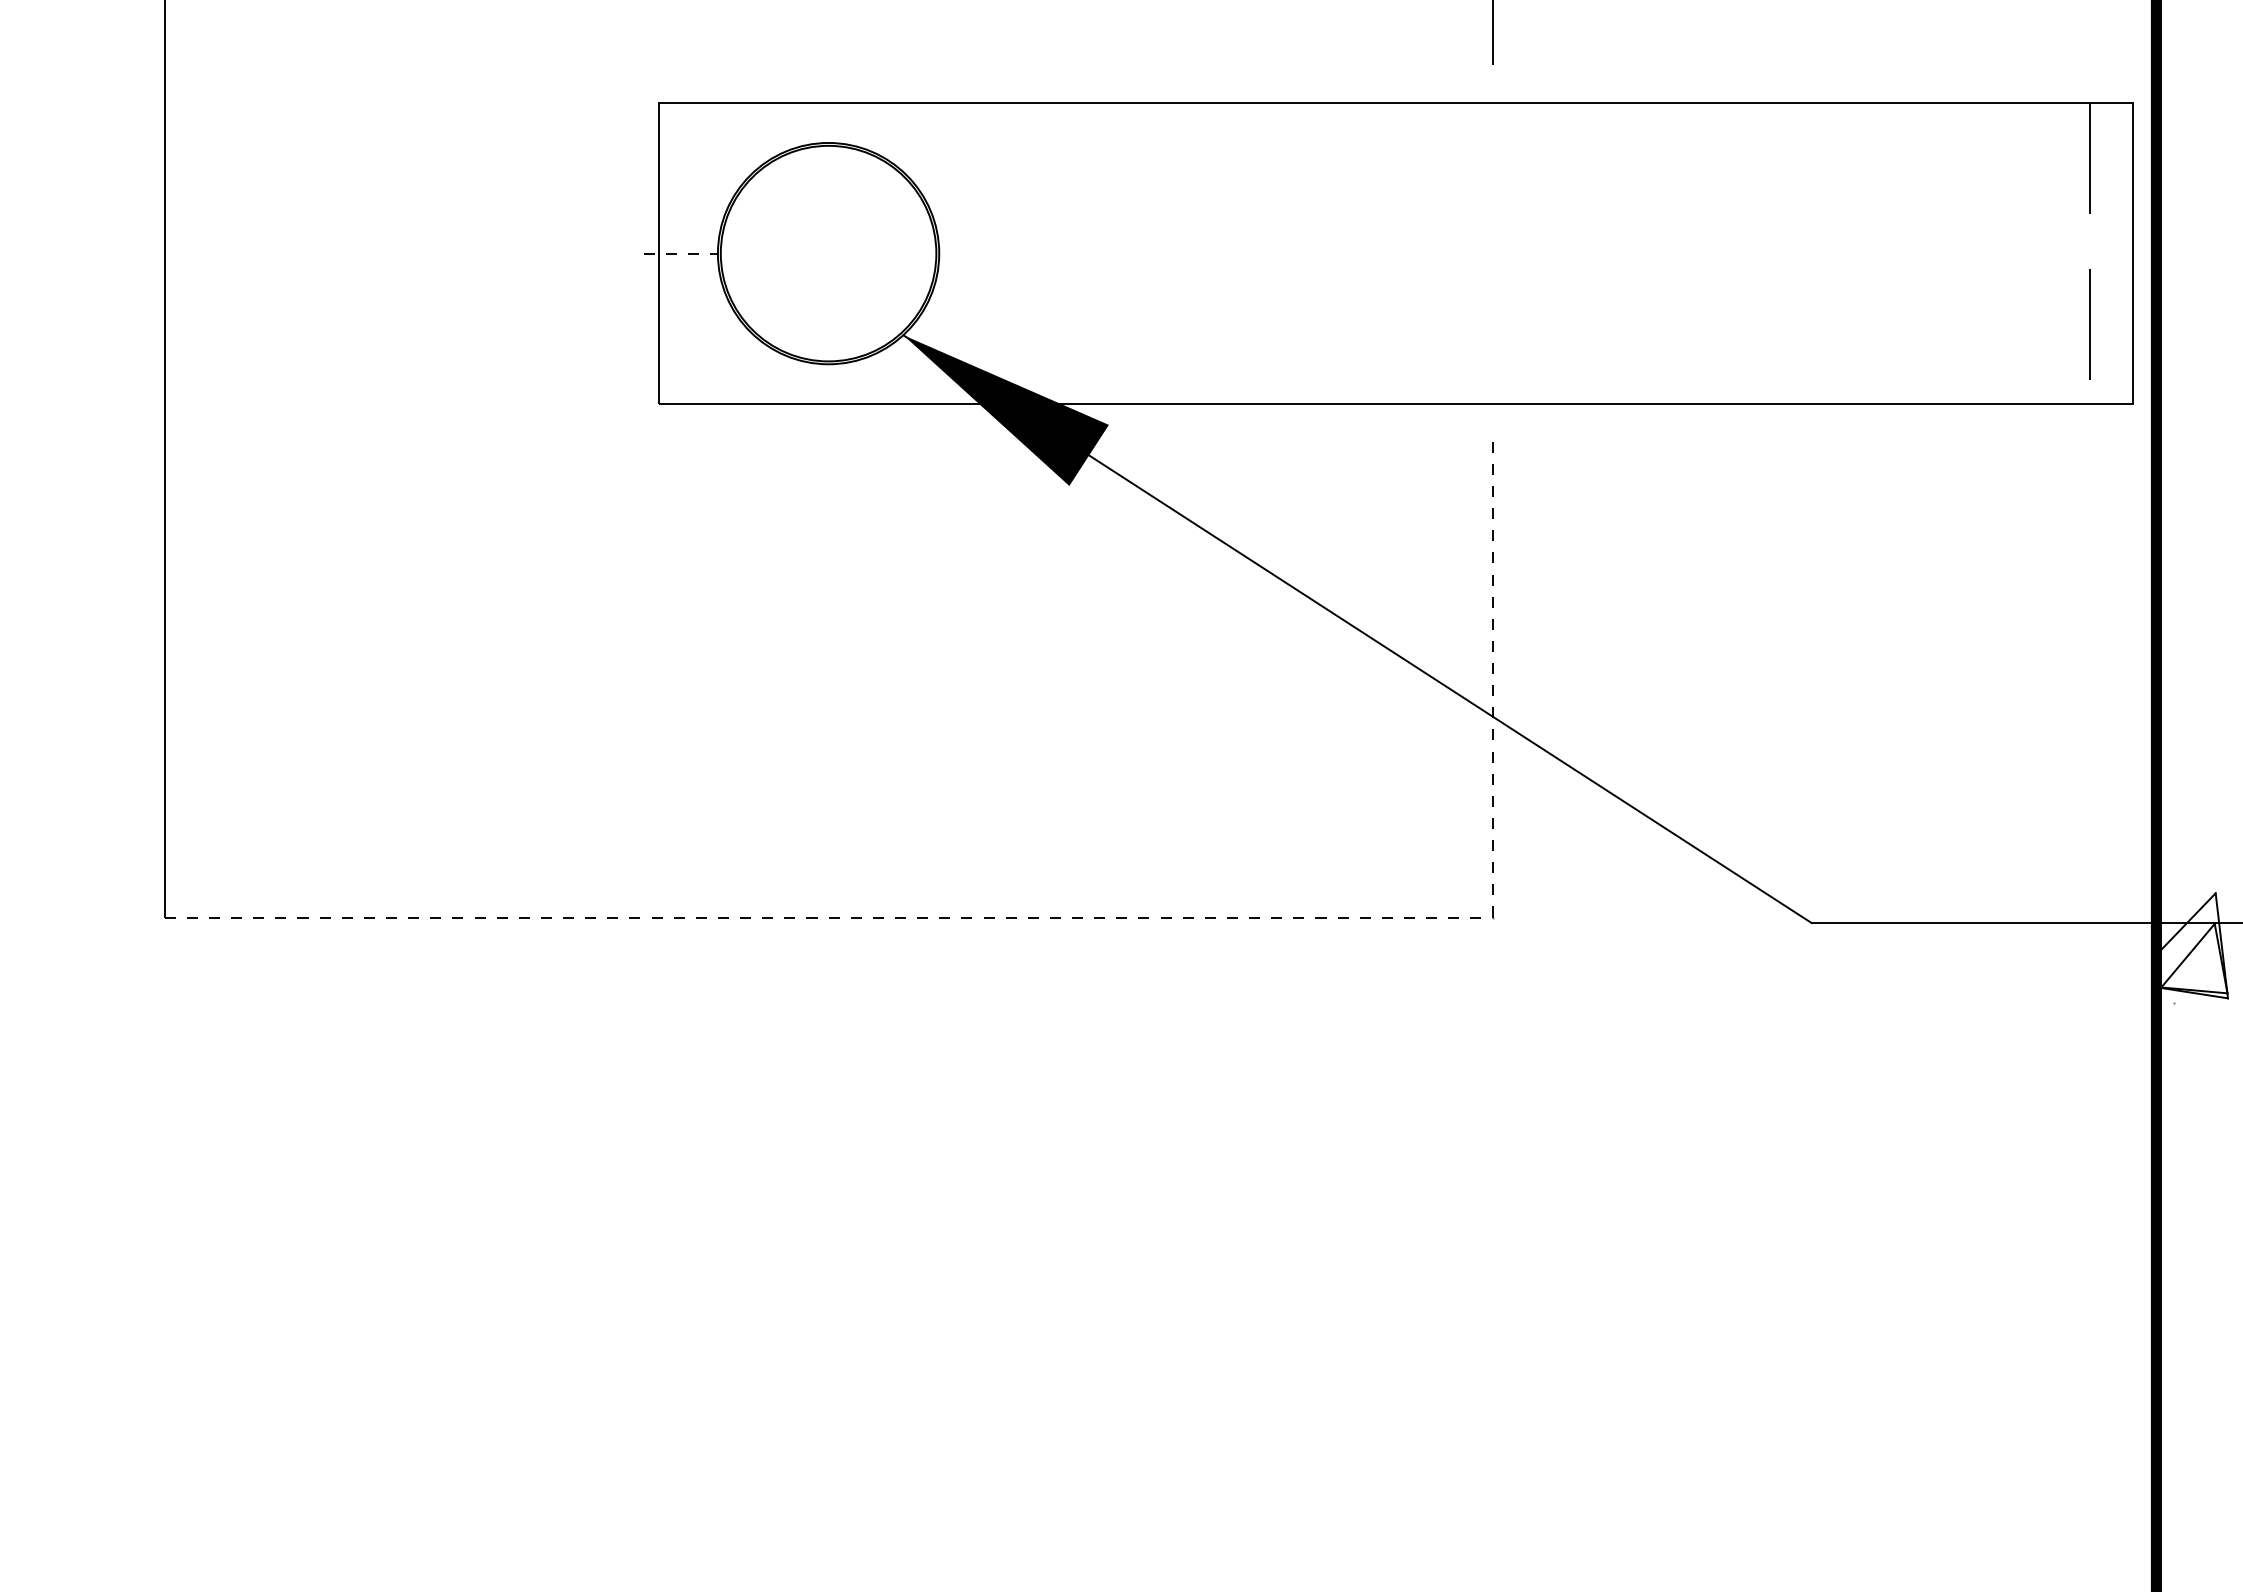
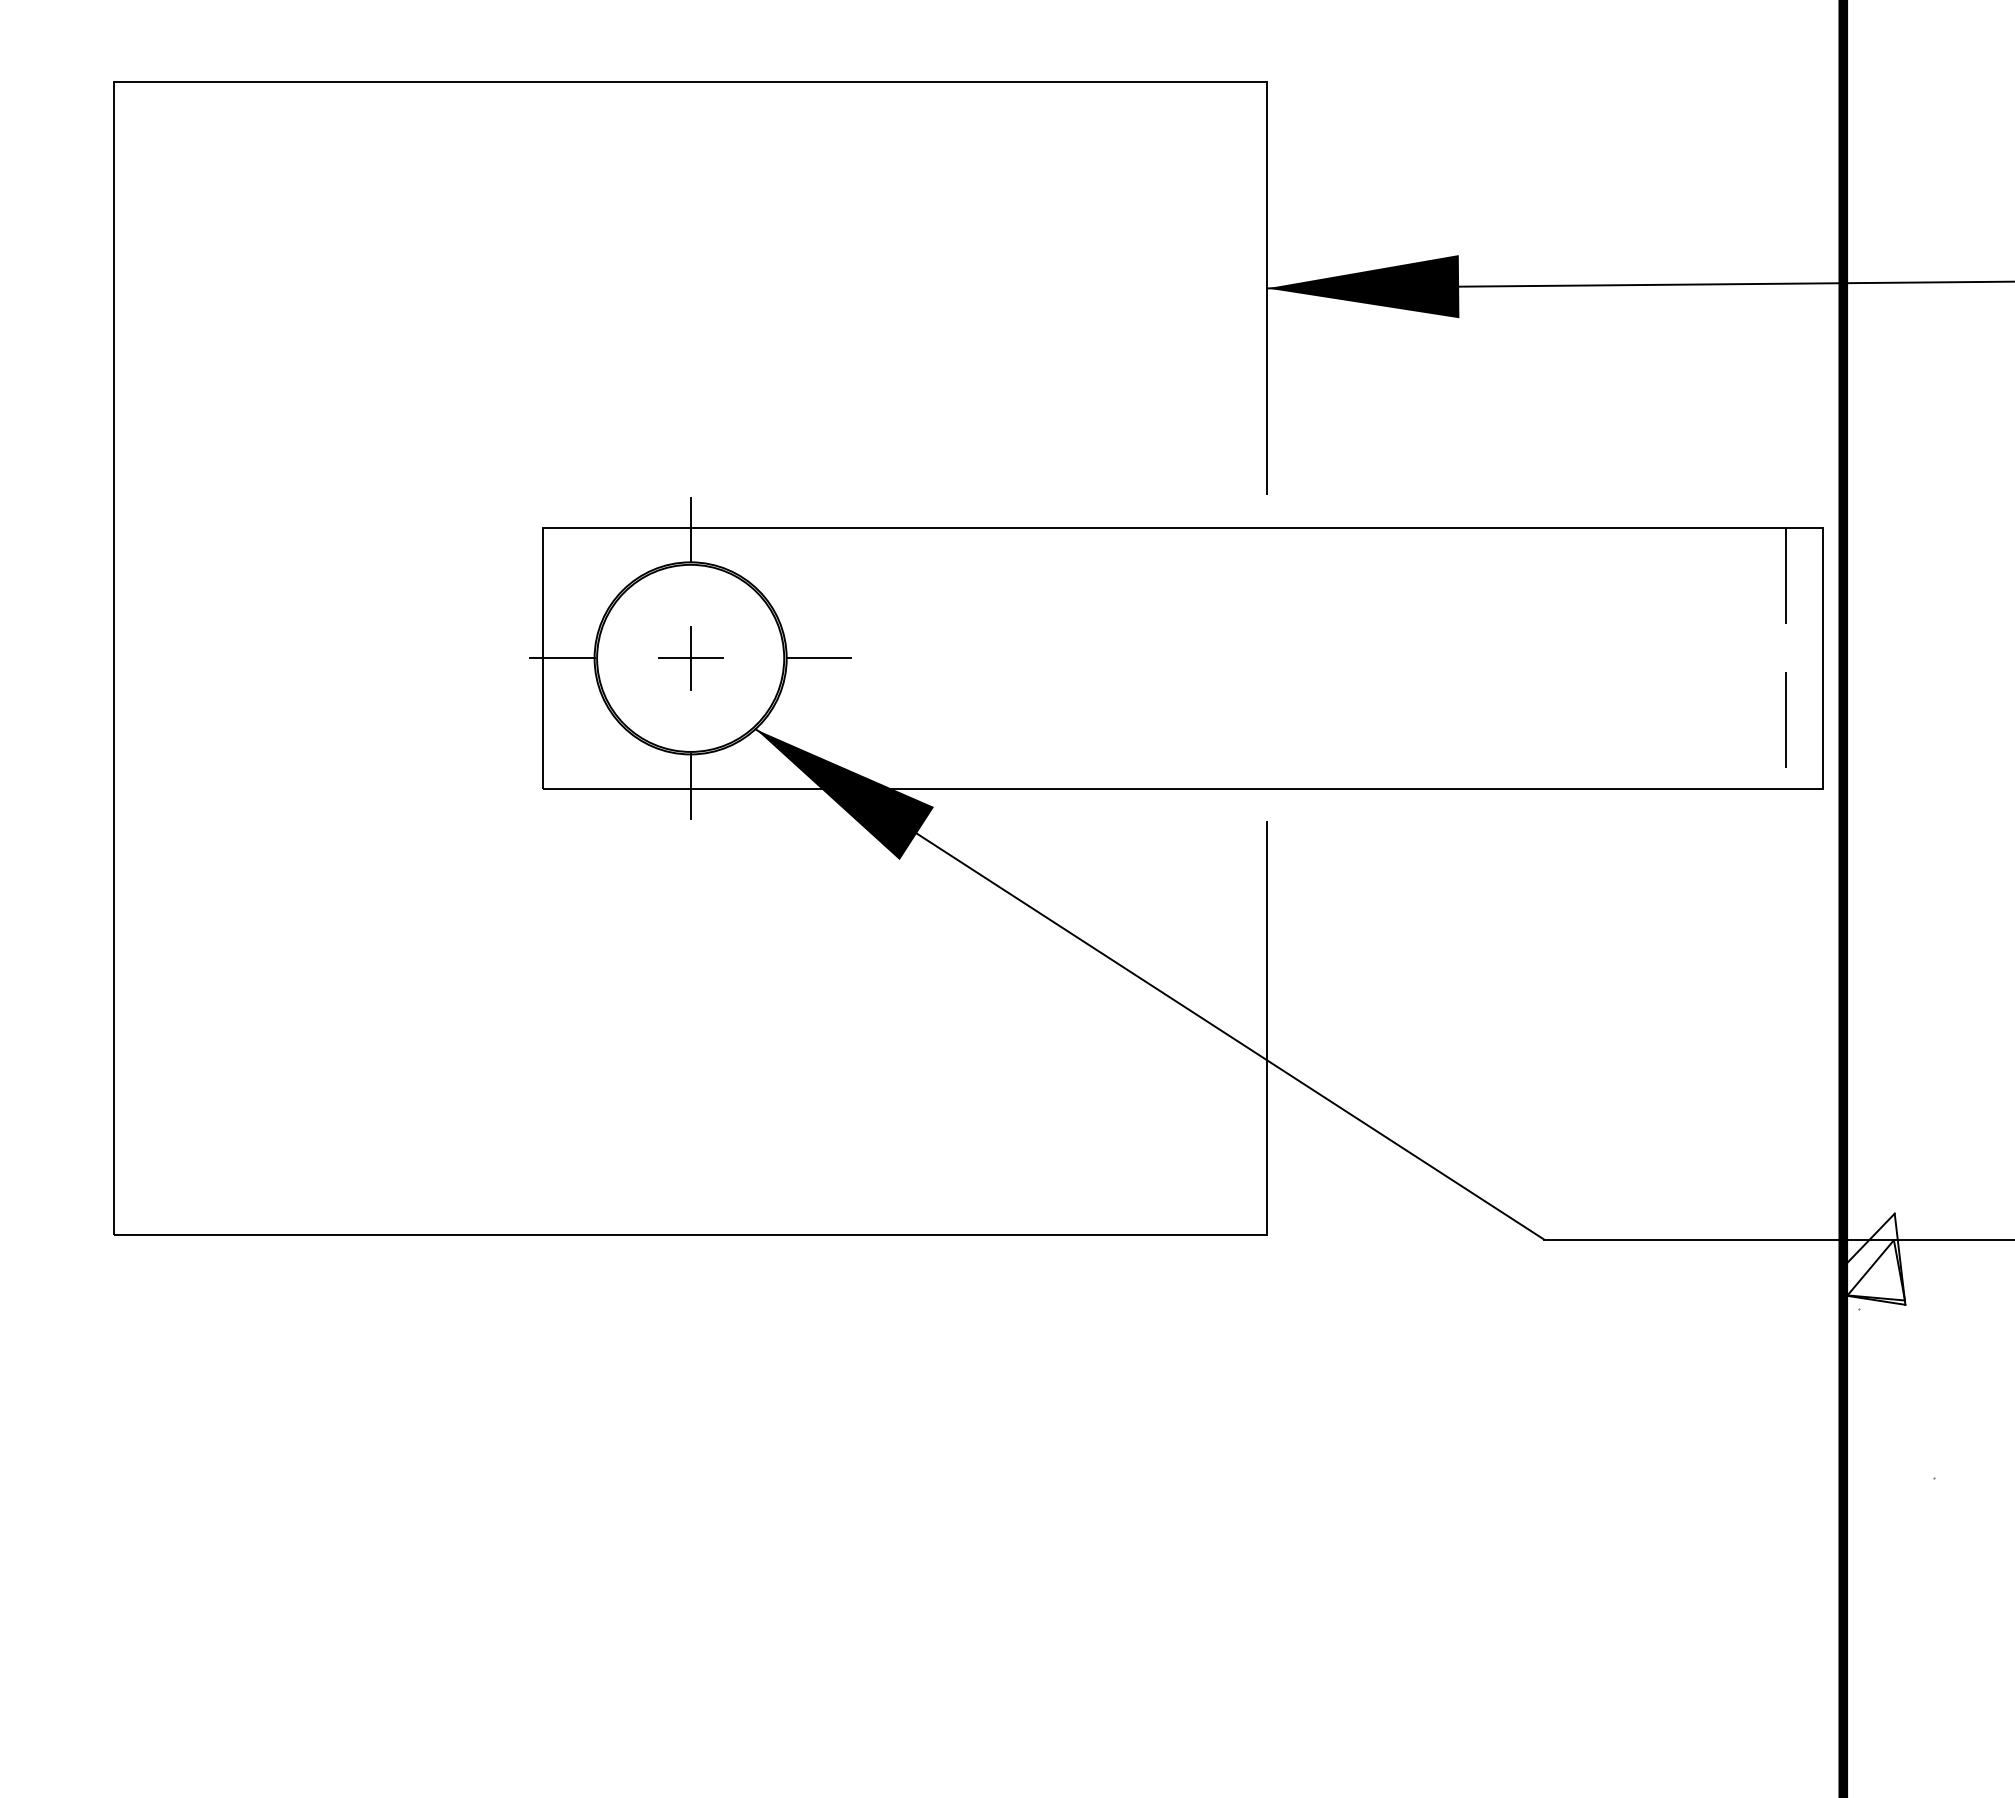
line: (828, 106) -> (690, 530), added
line: (682, 253) -> (563, 658), dashed -> solid
part: (828, 253) -> (690, 658), added
line: (975, 253) -> (818, 658), added
line: (828, 401) -> (690, 786), added
line: (1068, 917) -> (898, 1234), dashed -> solid

